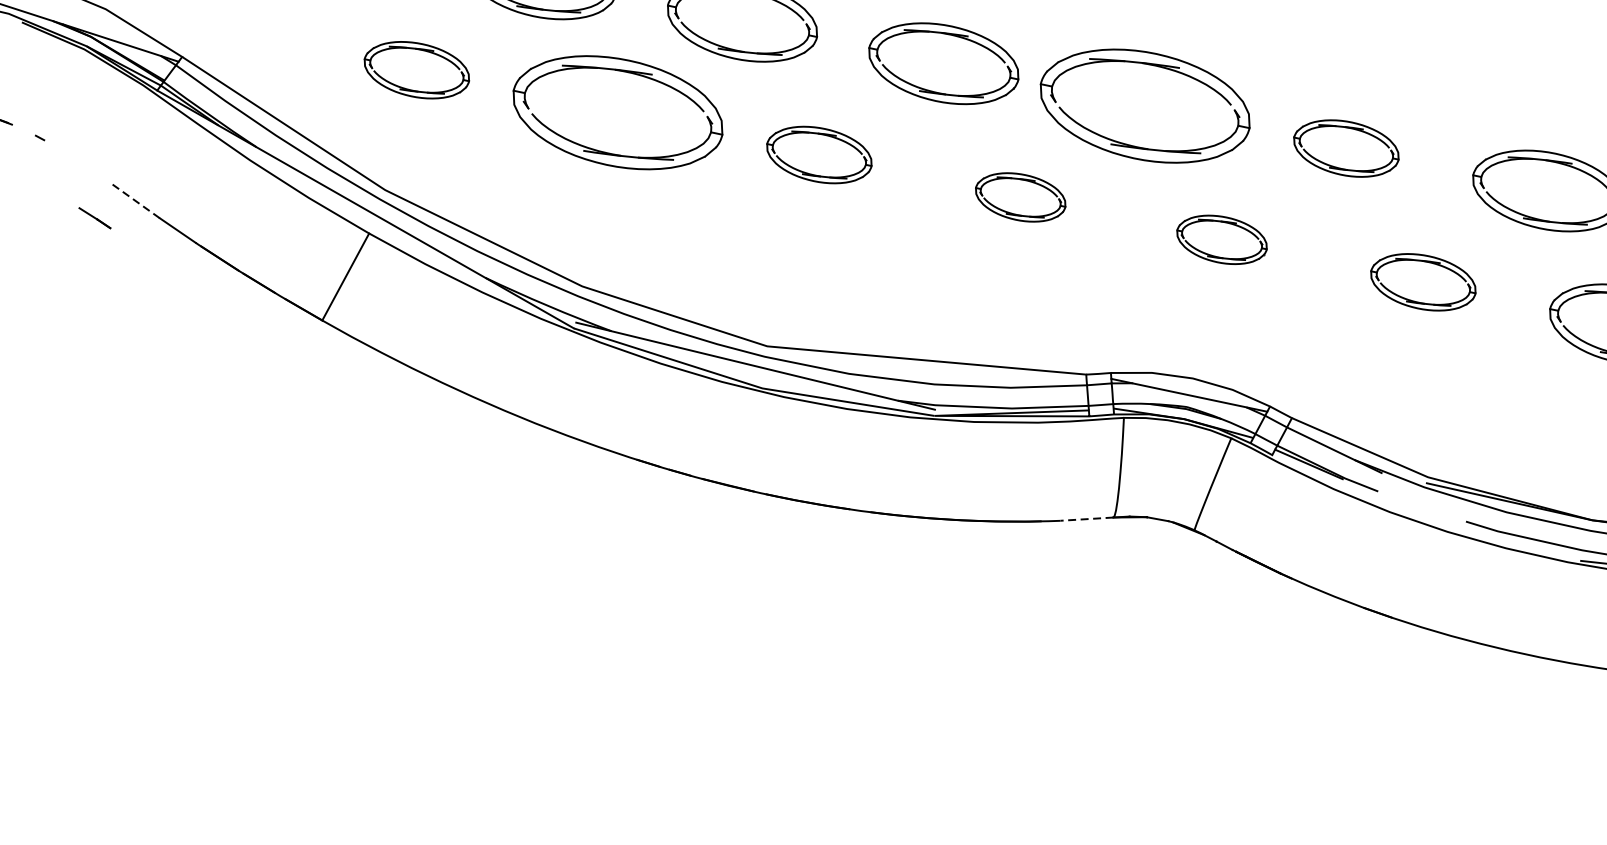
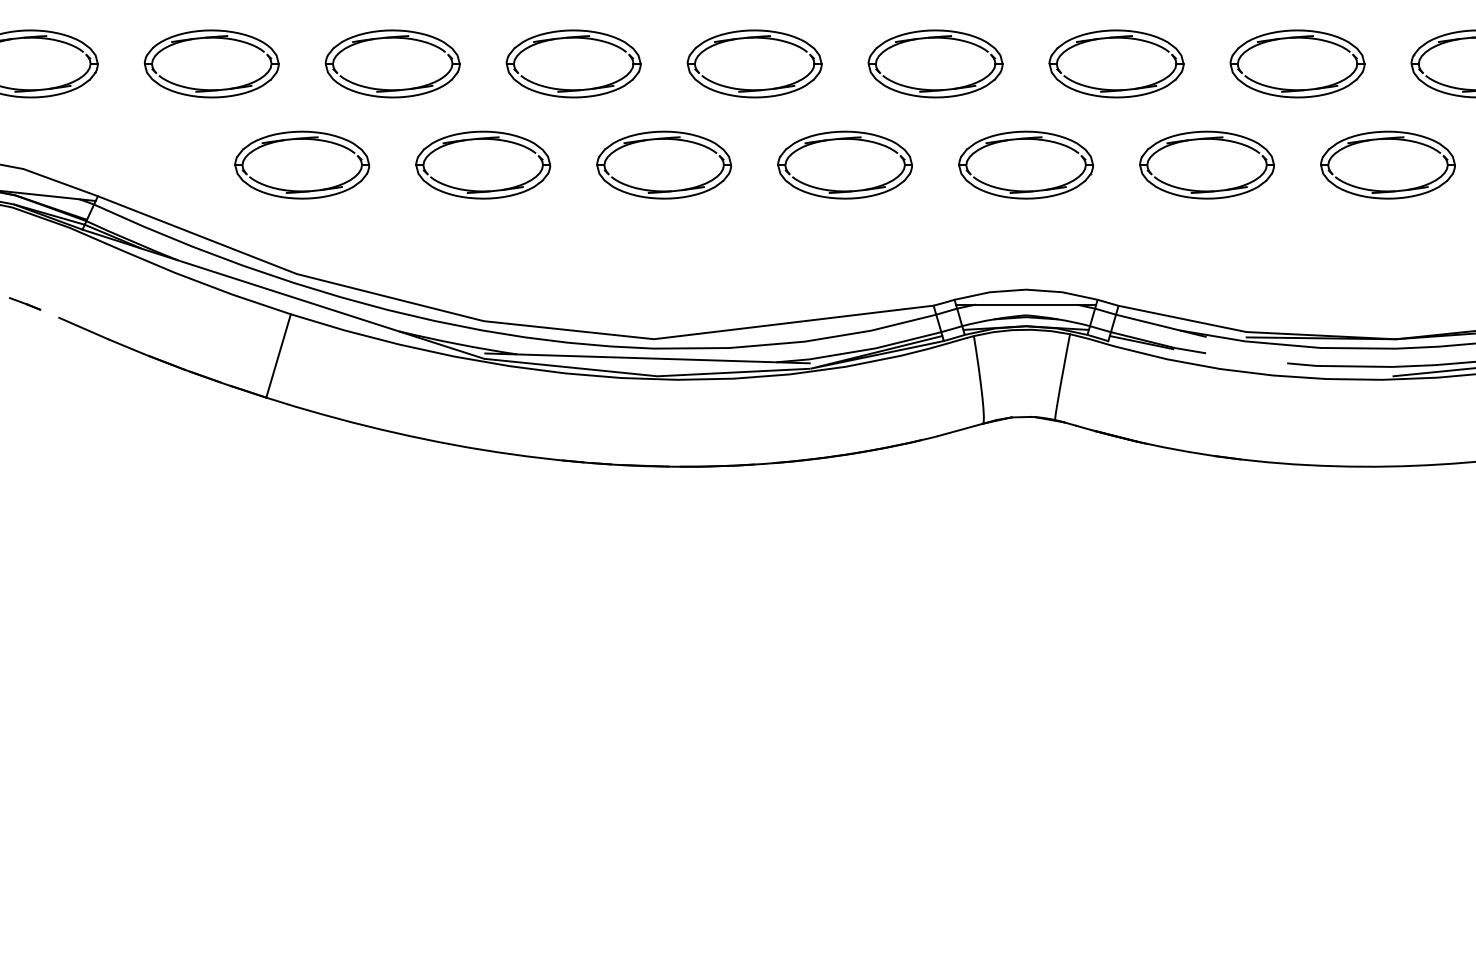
part: (417, 69) -> (302, 164), size x1.43
part: (1145, 105) -> (935, 63), size x0.71
part: (618, 112) -> (483, 164), size x0.71
part: (1346, 148) -> (1116, 63), size x1.43
part: (818, 154) -> (663, 164), size x1.43
part: (1020, 196) -> (844, 164), size x1.67
line: (135, 200) -> (83, 328), dashed -> solid
line: (95, 217) -> (25, 303), moved
part: (1221, 239) -> (1025, 164), size x1.67
part: (1422, 281) -> (1206, 164), size x1.43
line: (1086, 519) -> (960, 430), dashed -> solid

